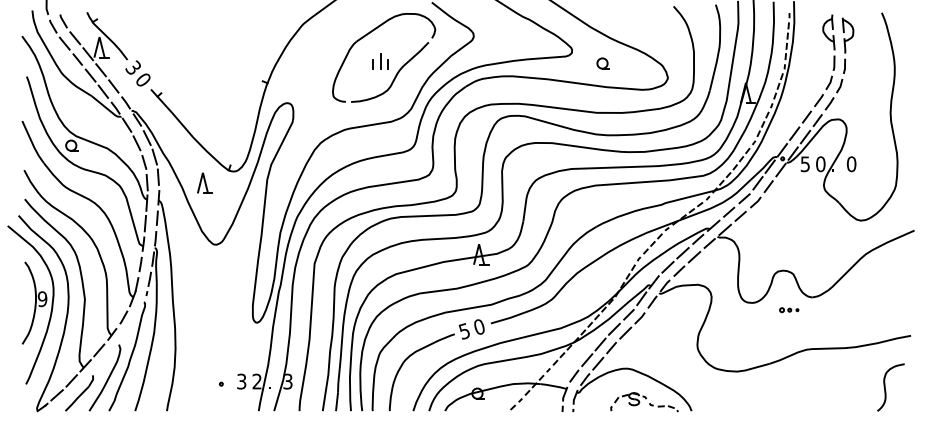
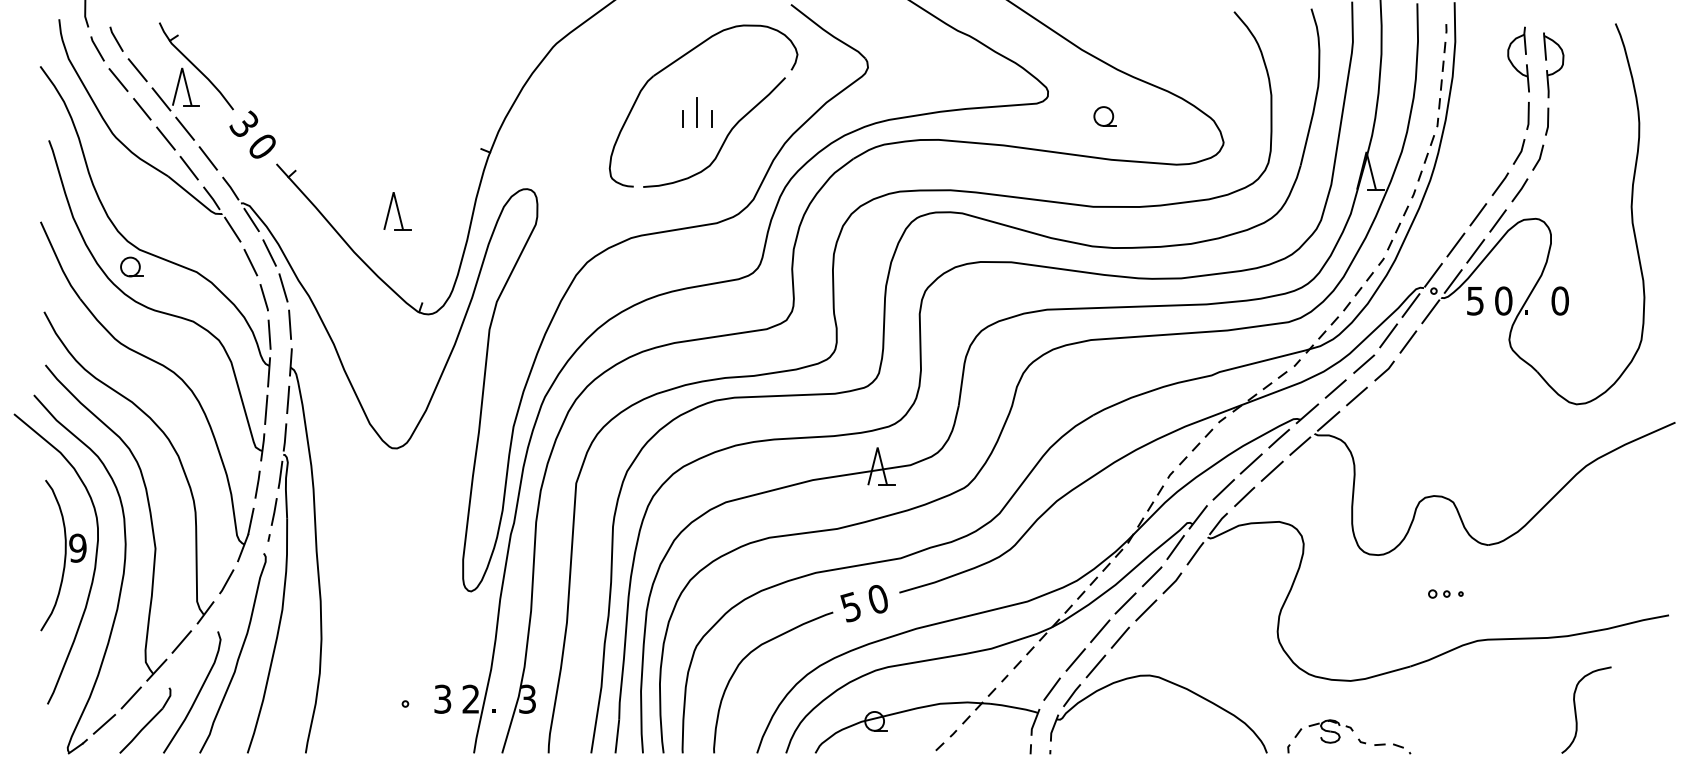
part: (204, 182) -> (396, 209), moved
part: (789, 310) -> (1446, 594), moved
curve: (885, 387) -> (1576, 710), moved
part: (644, 402) -> (1349, 737), moved

